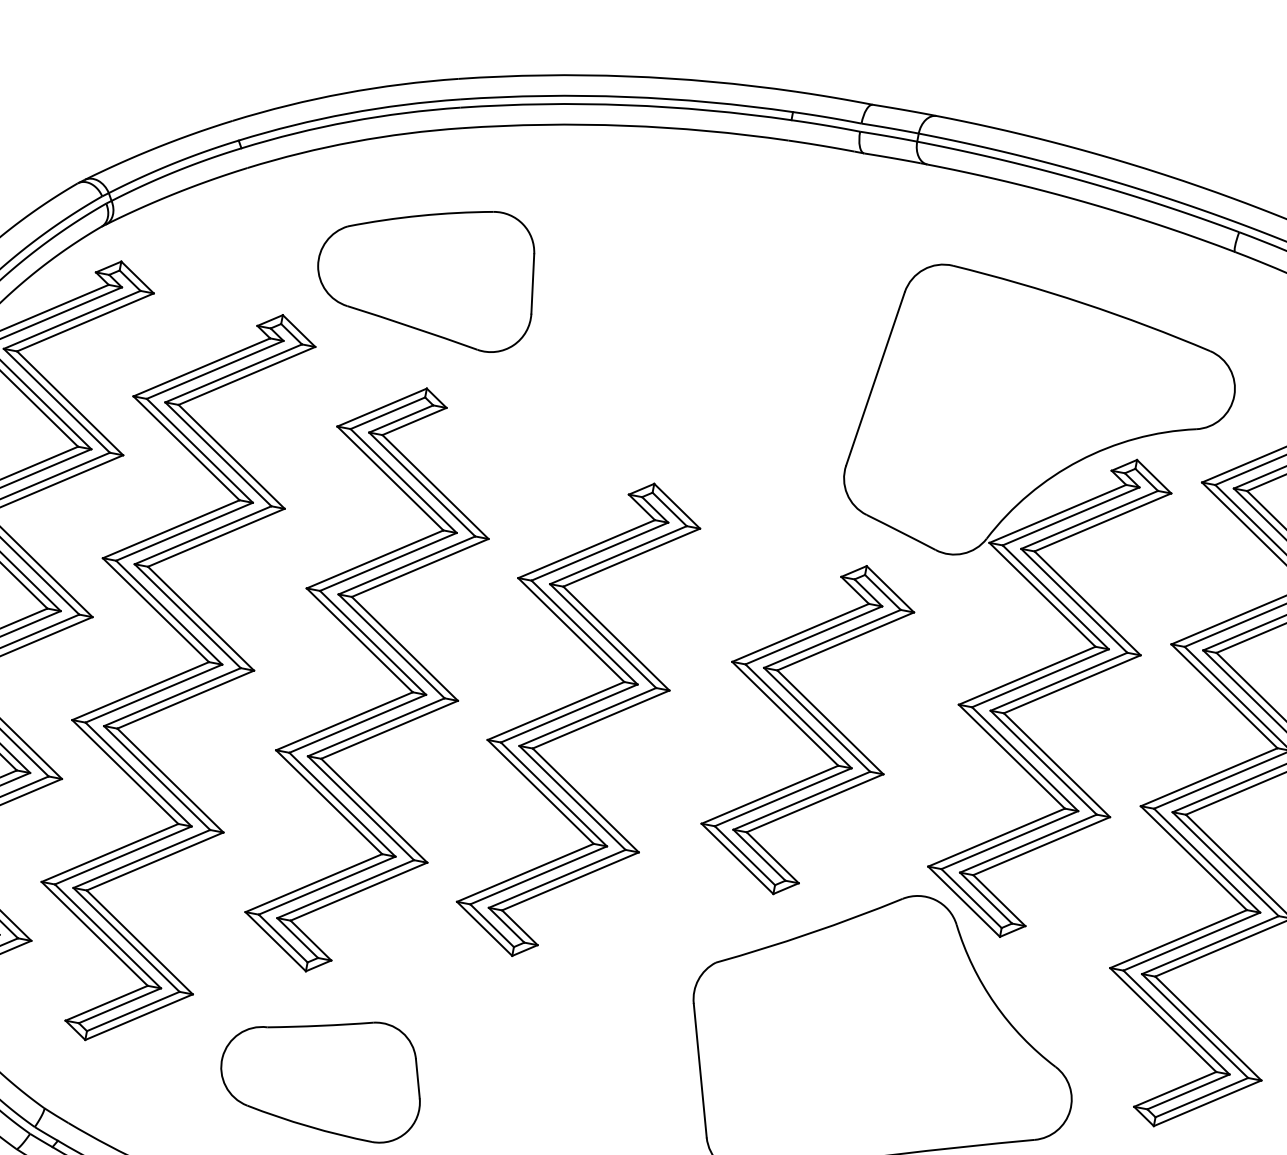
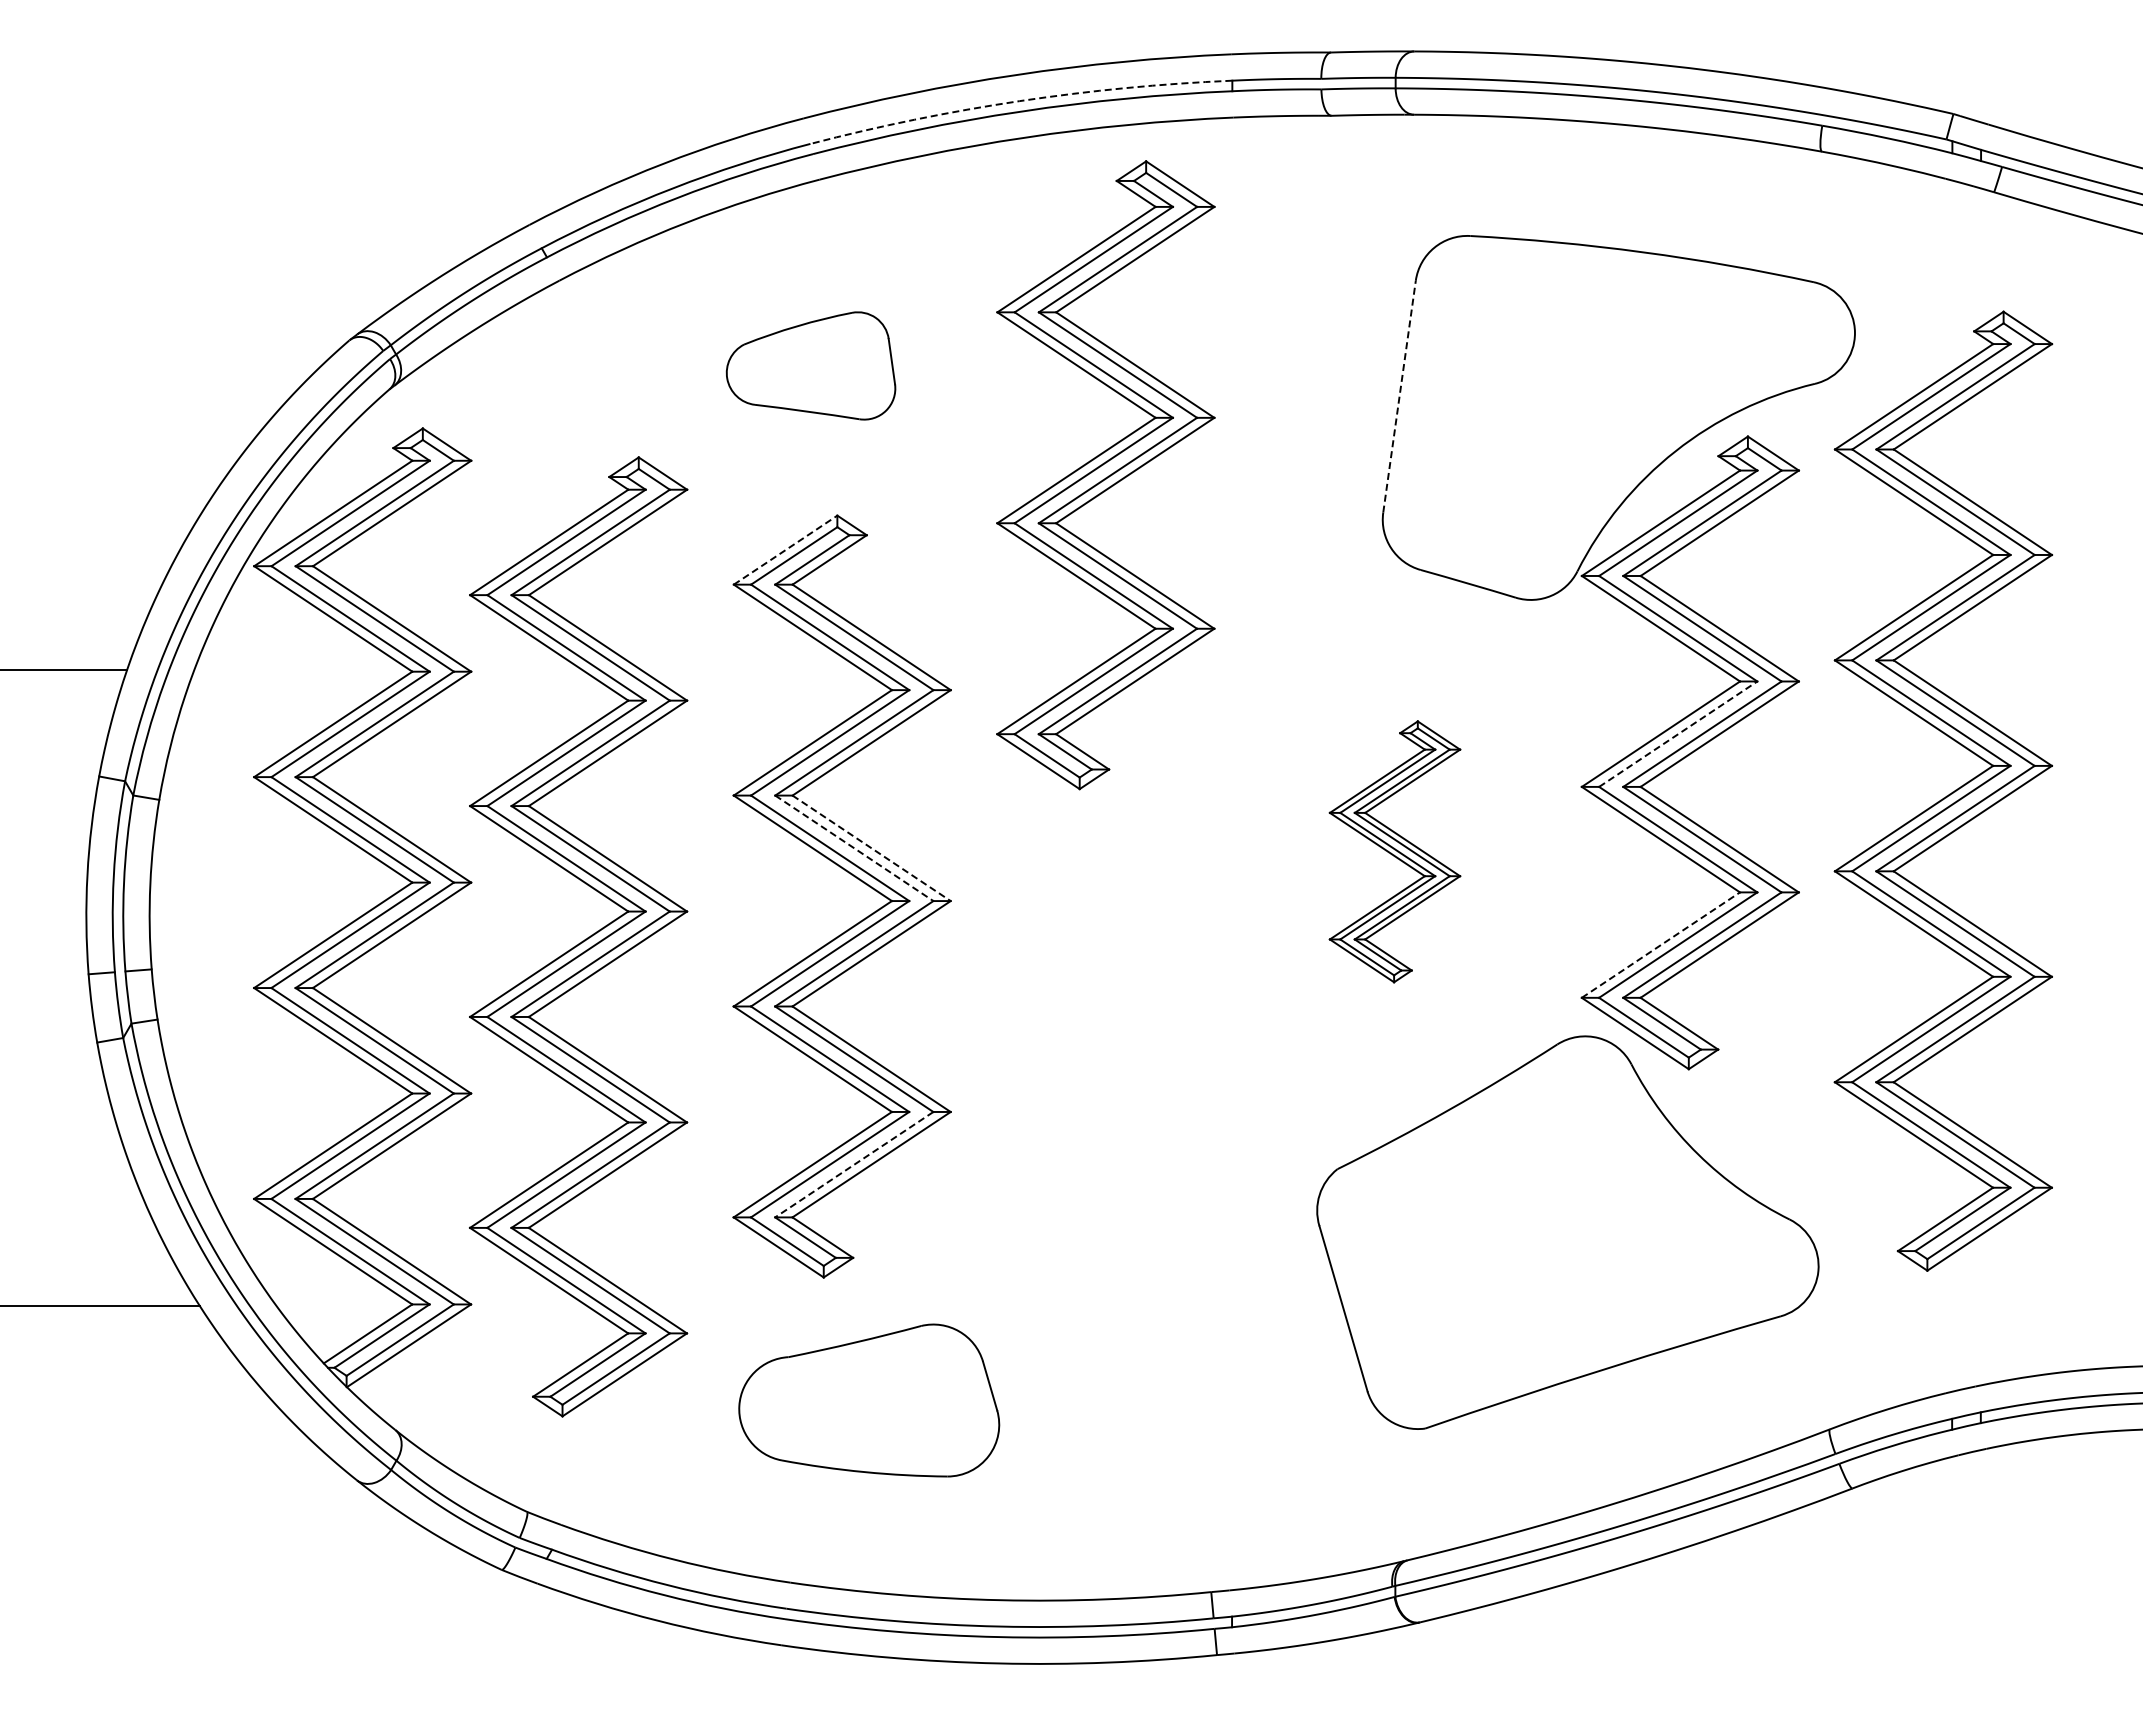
arc: (626, 97) -> (1019, 101), solid -> dashed
part: (428, 269) -> (810, 365), size x0.6
line: (875, 378) -> (1399, 396), solid -> dashed
line: (382, 407) -> (786, 549), solid -> dashed
line: (391, 646) -> (854, 848), solid -> dashed
line: (405, 649) -> (872, 848), solid -> dashed
line: (1040, 677) -> (1678, 733), solid -> dashed
part: (577, 719) -> (1105, 475), moved
part: (805, 727) -> (1394, 851), size x0.6
line: (997, 837) -> (1661, 944), solid -> dashed
line: (345, 888) -> (853, 1164), solid -> dashed

